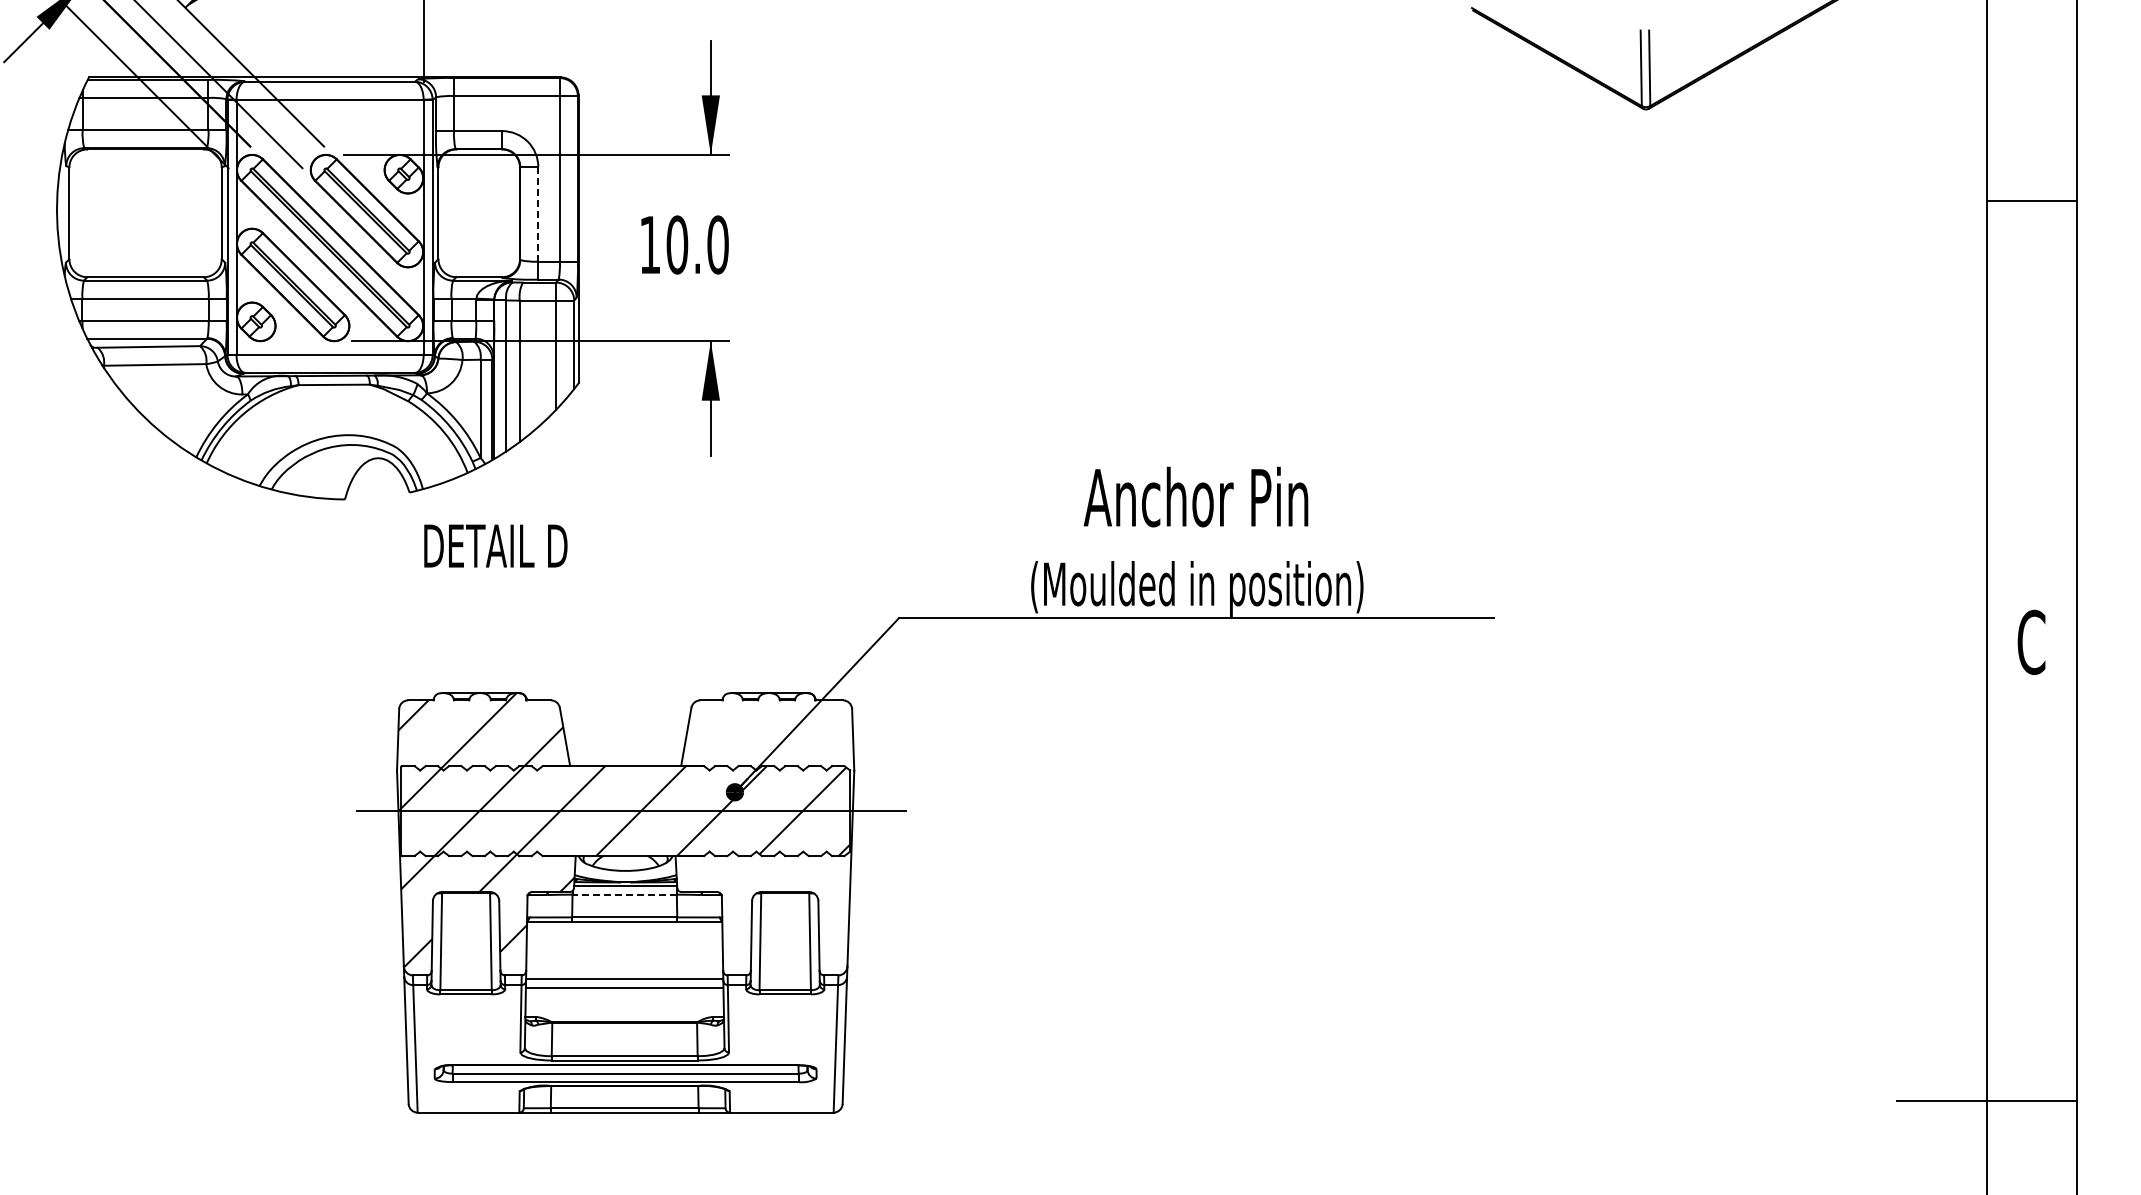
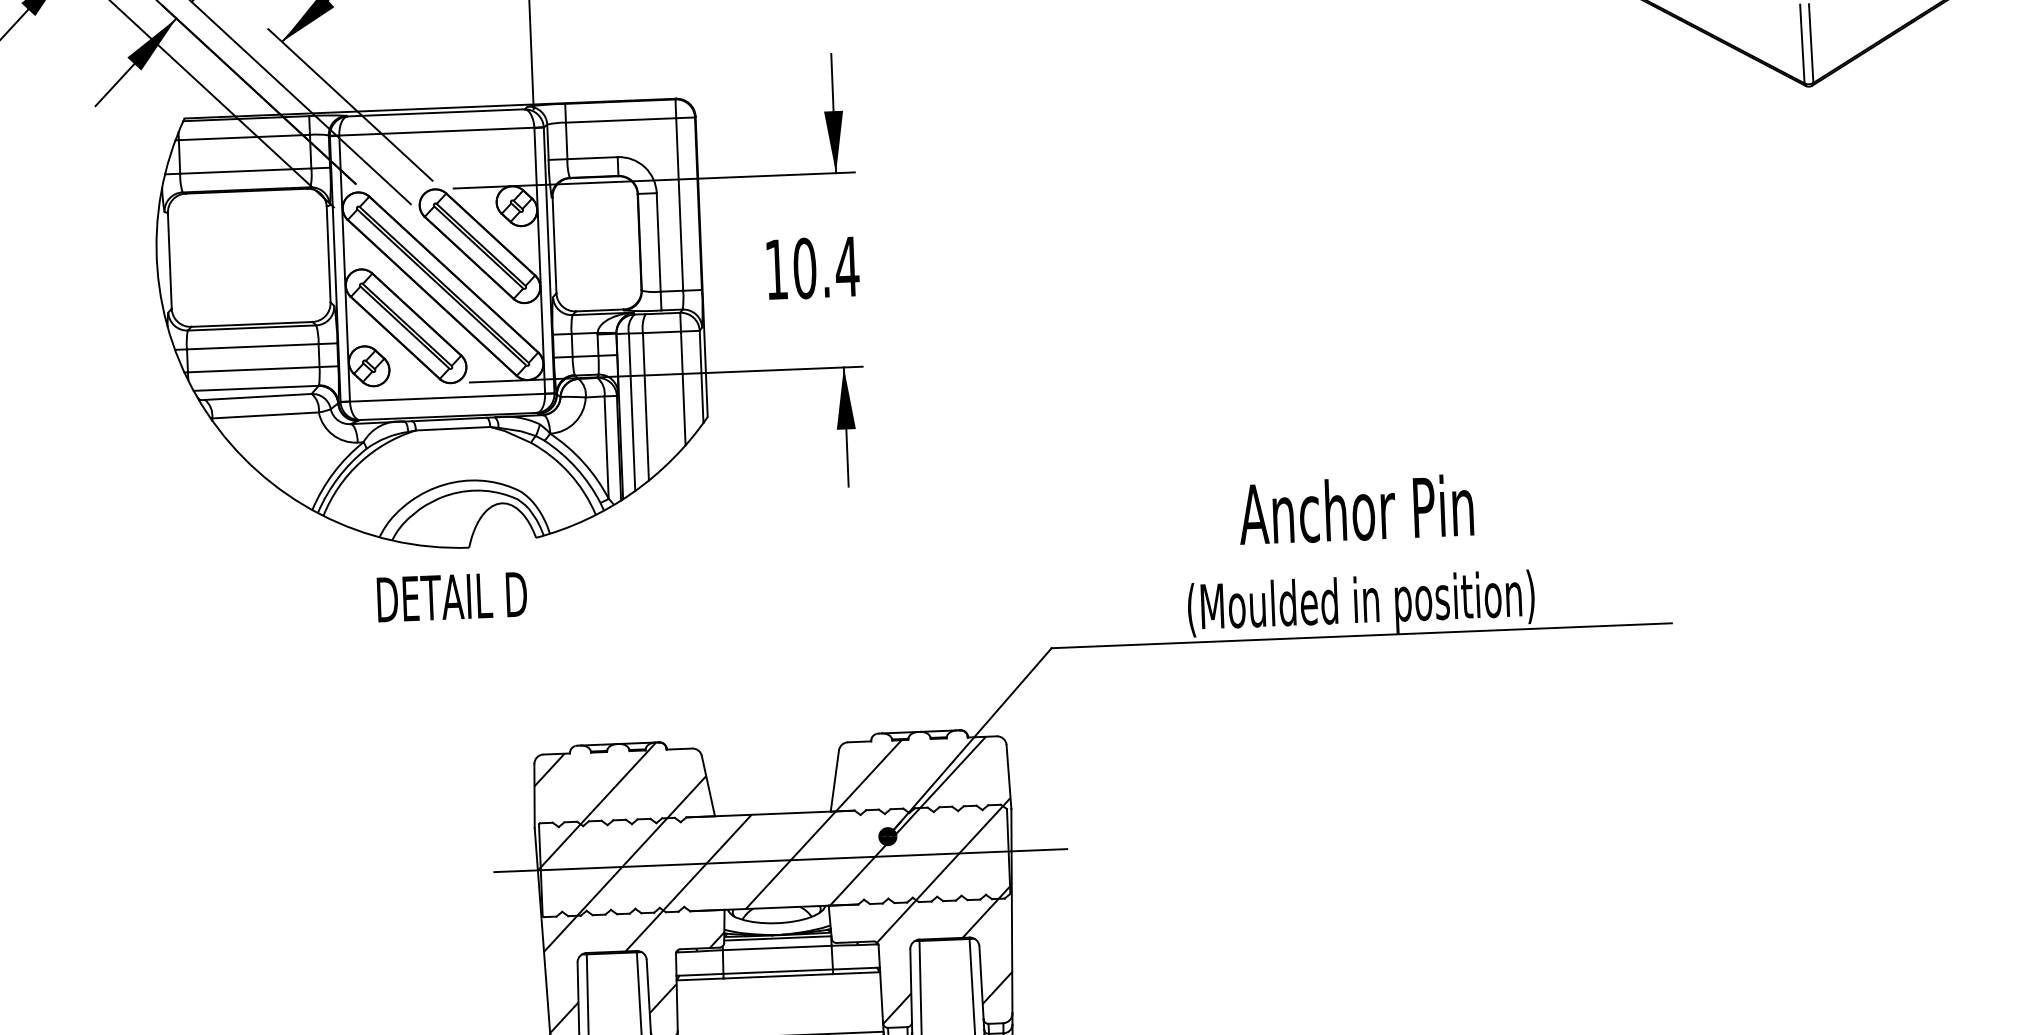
line: (538, 214) -> (658, 242), dashed -> solid
text: (717, 244) -> (846, 266), 10.0 -> 10.4
text: (495, 545) -> (451, 596), moved
hatch: (764, 835) -> (920, 880), added
line: (624, 894) -> (777, 947), dashed -> solid

